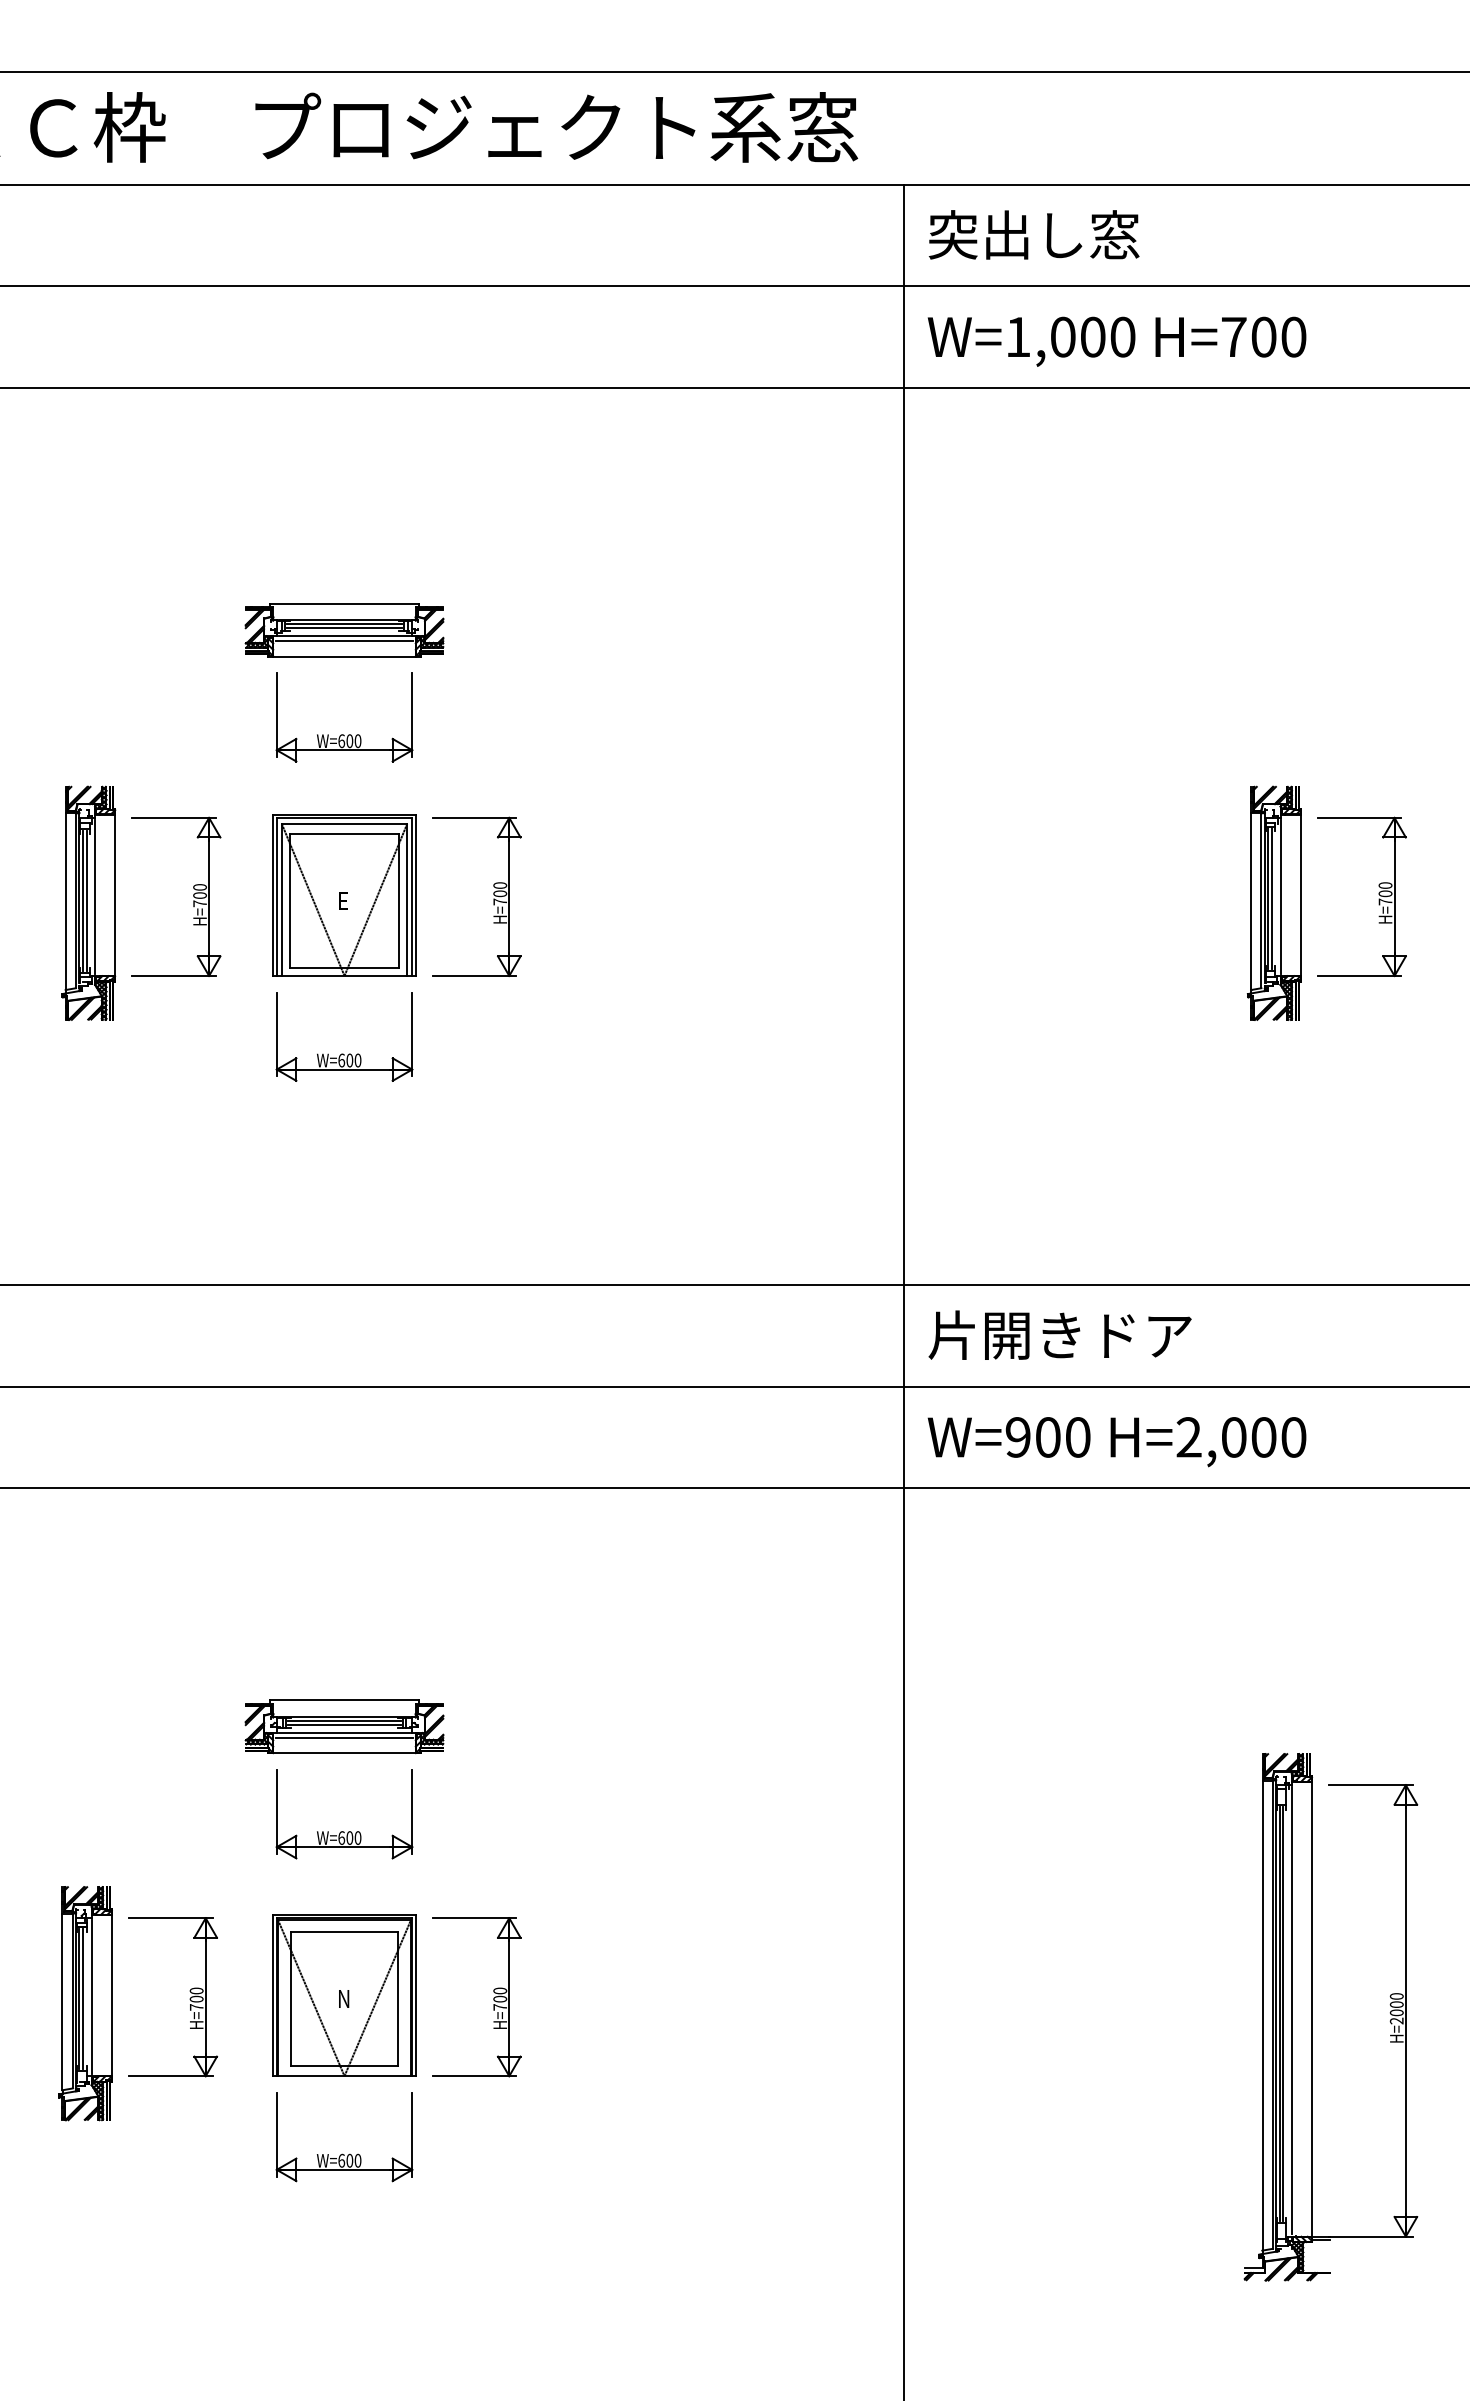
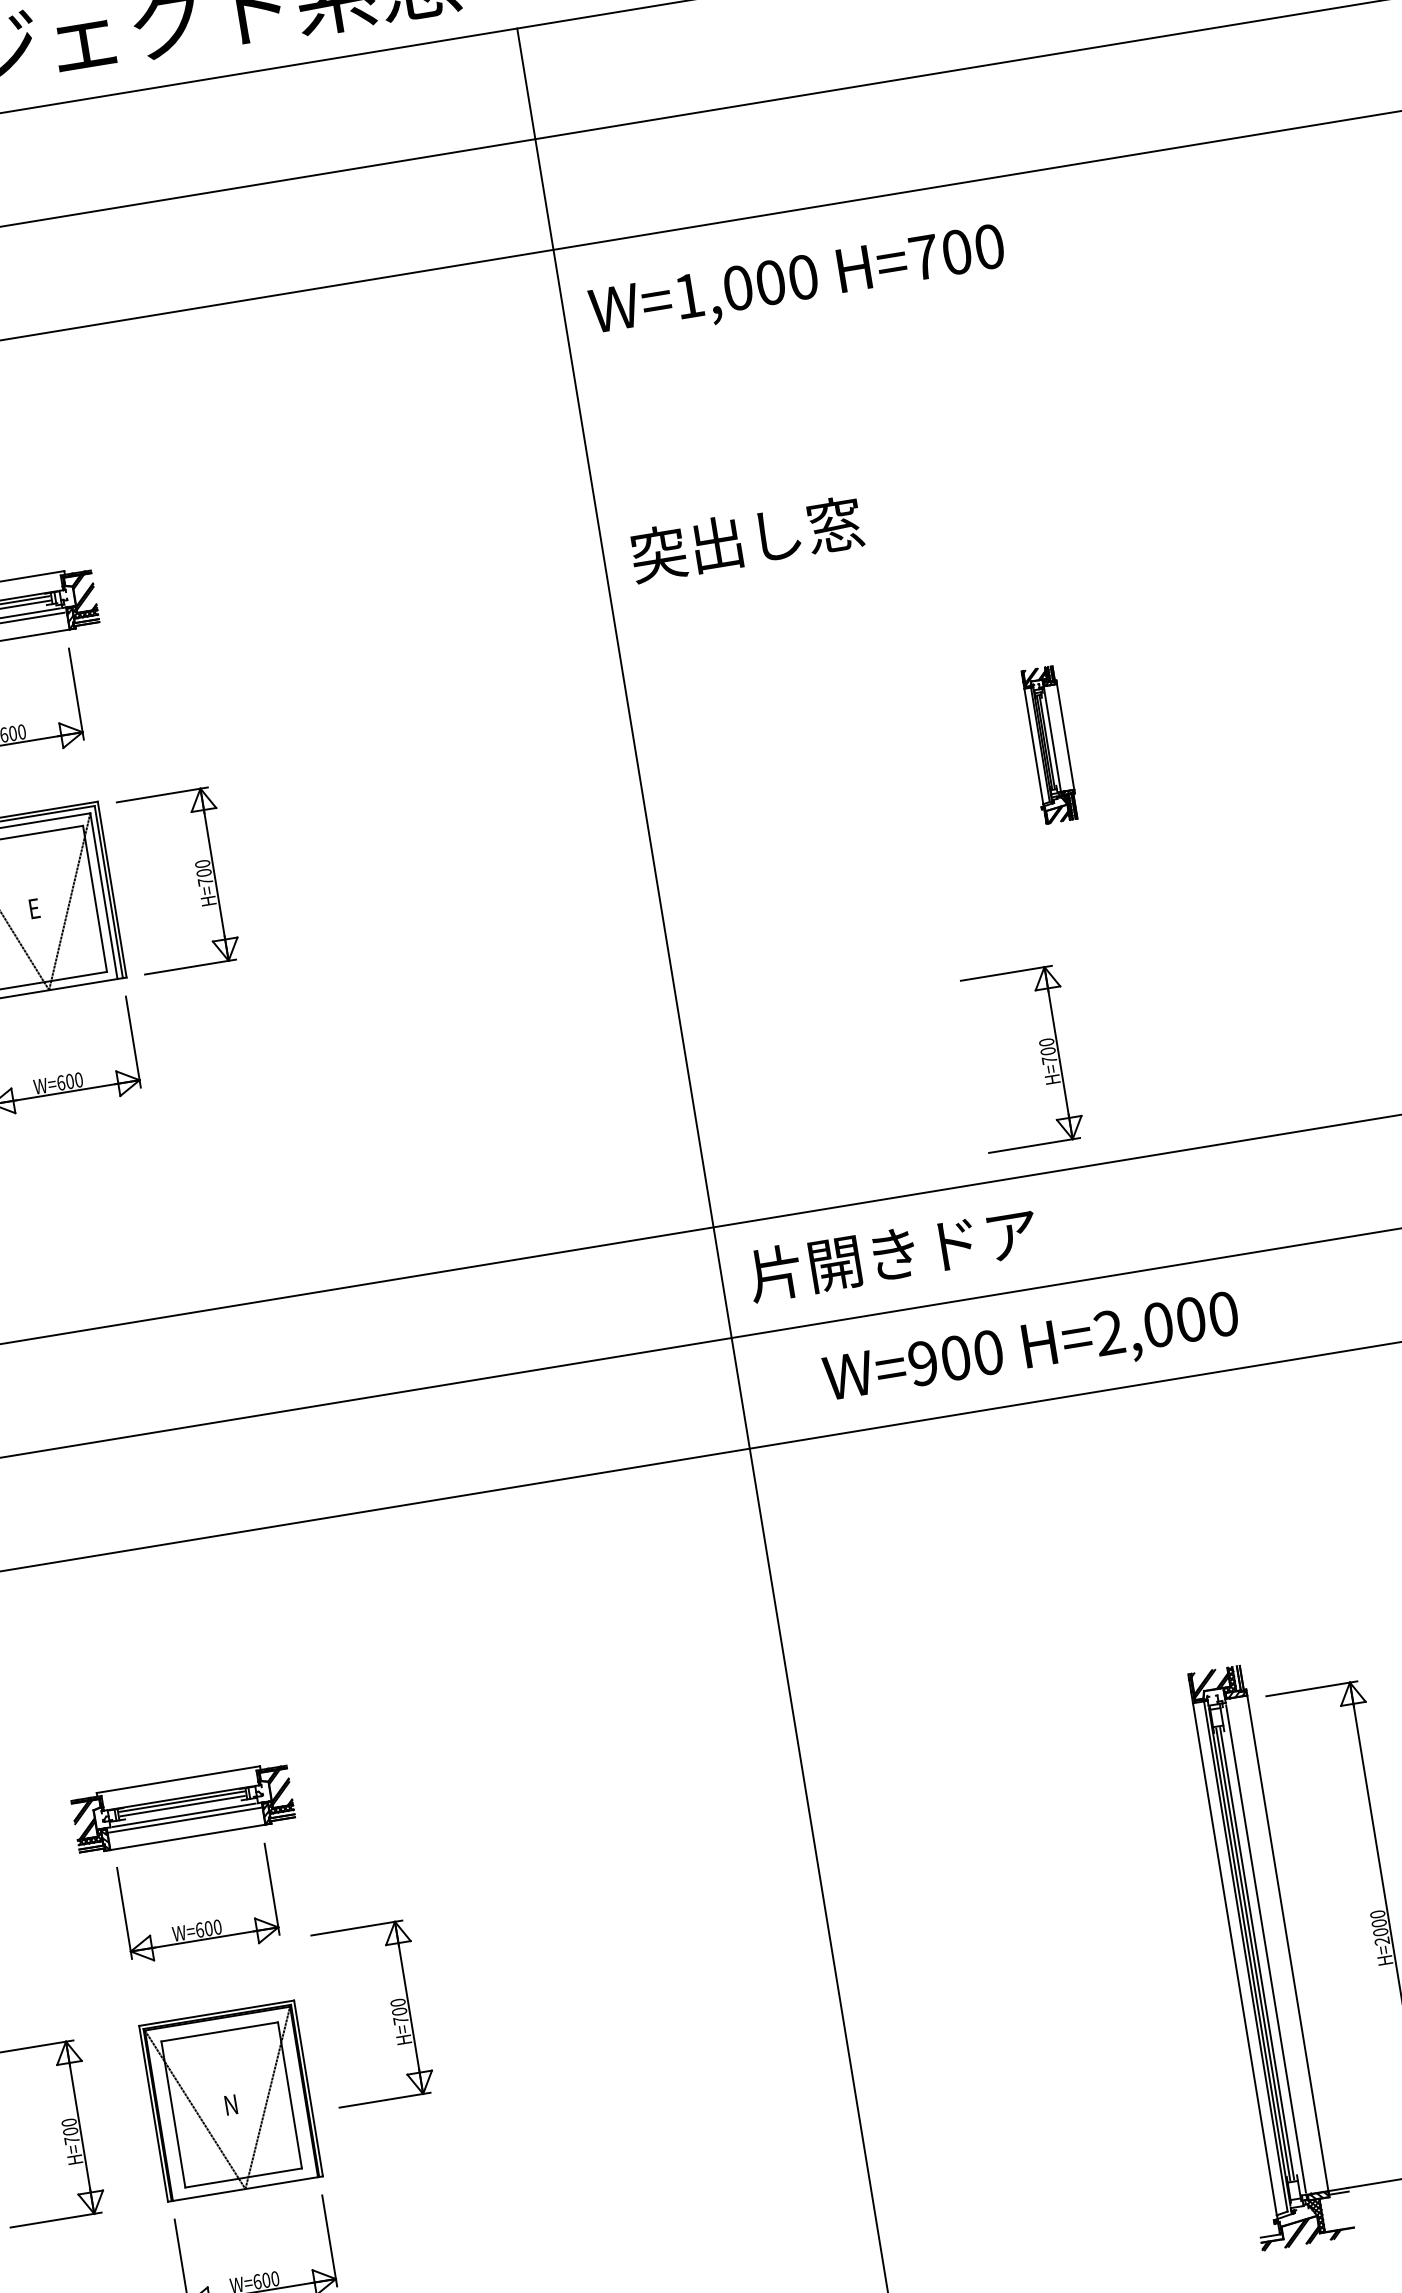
text: (1033, 234) -> (746, 538), moved
text: (1116, 341) -> (797, 283), moved
part: (1378, 894) -> (1040, 1053), moved
part: (1273, 902) -> (1048, 744), size x0.6
text: (1116, 1442) -> (1031, 1351), moved
part: (493, 1998) -> (392, 2012), moved

